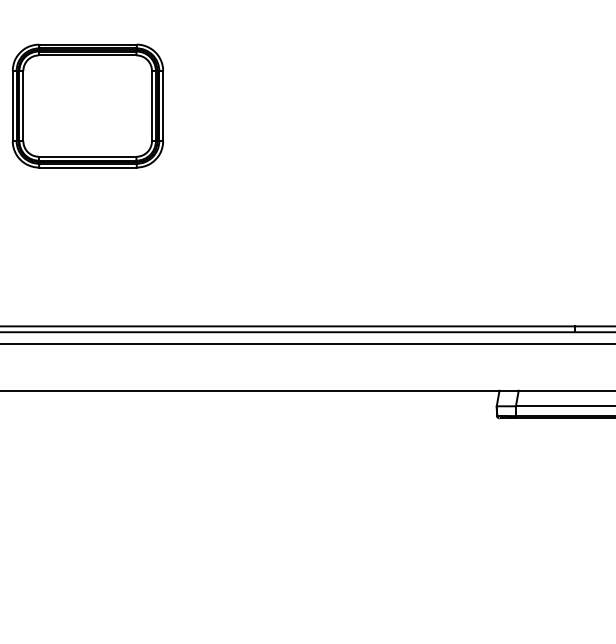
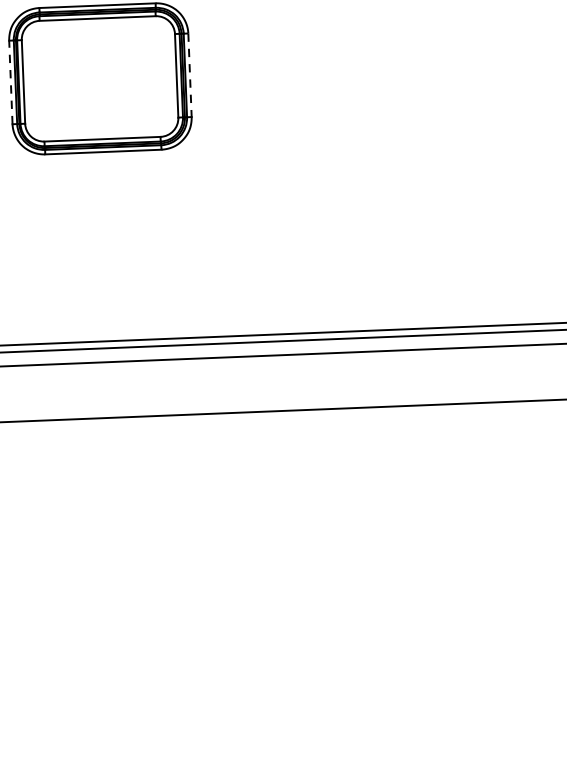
line: (12, 105) -> (10, 81), solid -> dashed
line: (163, 106) -> (190, 75), solid -> dashed

